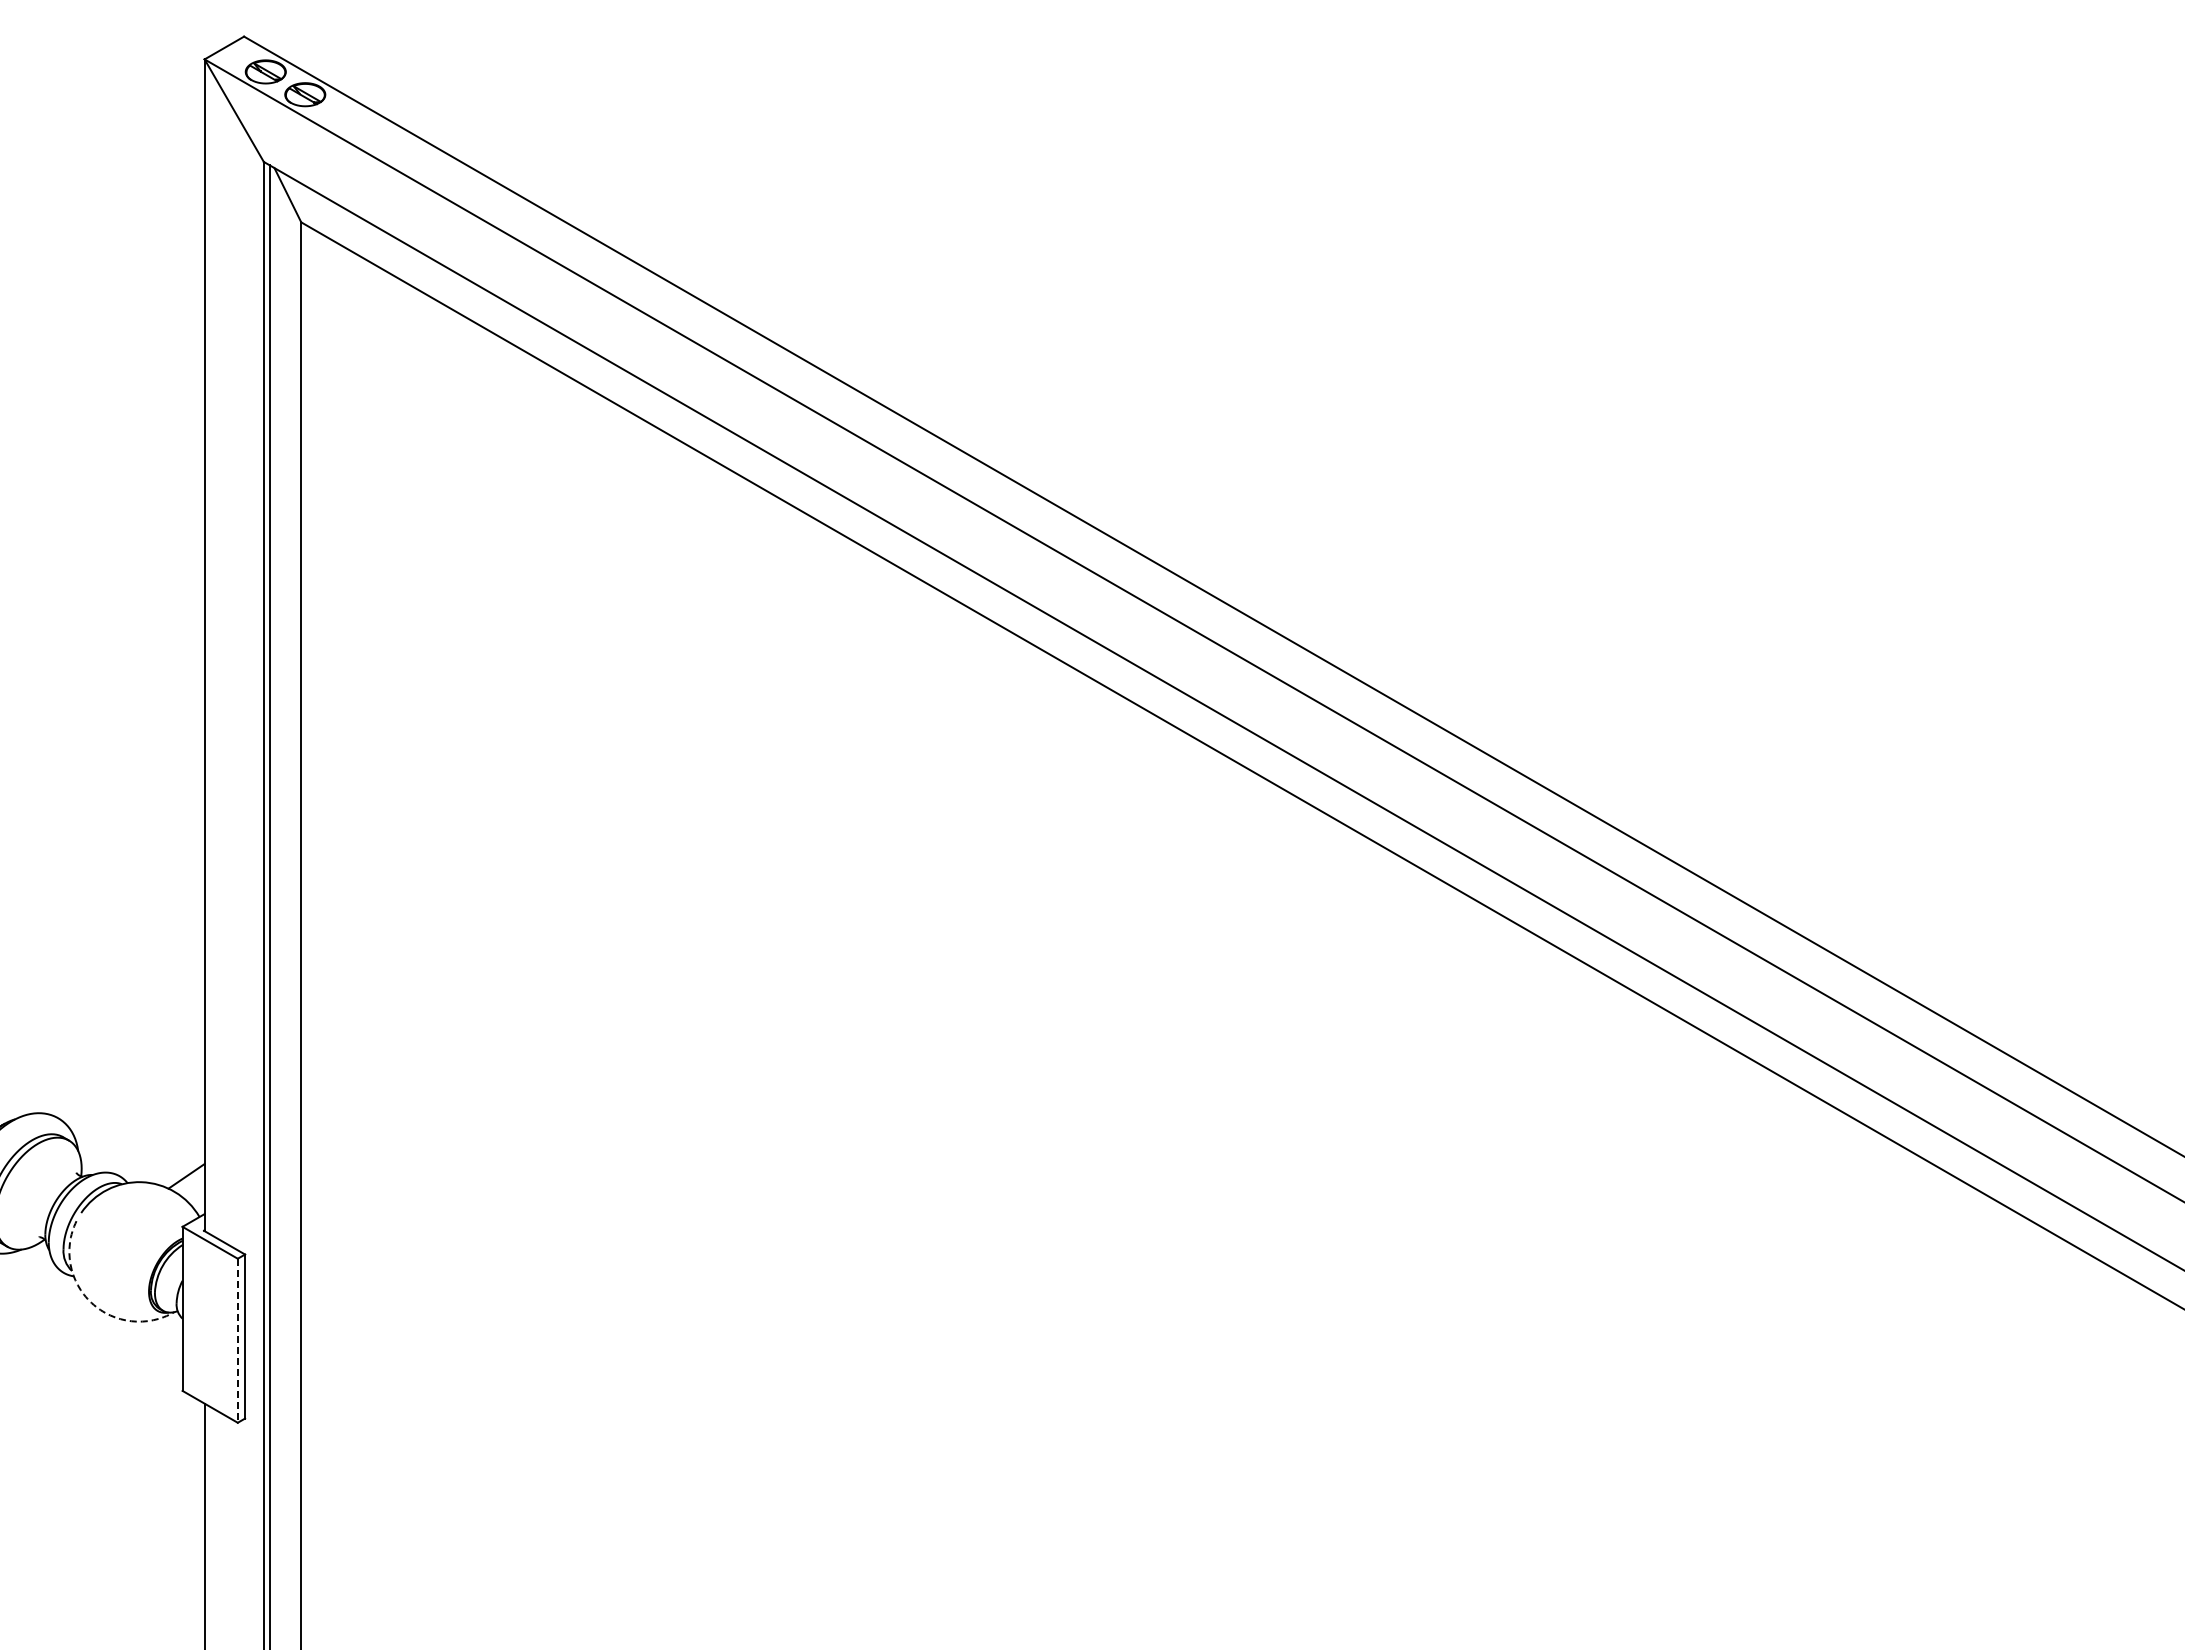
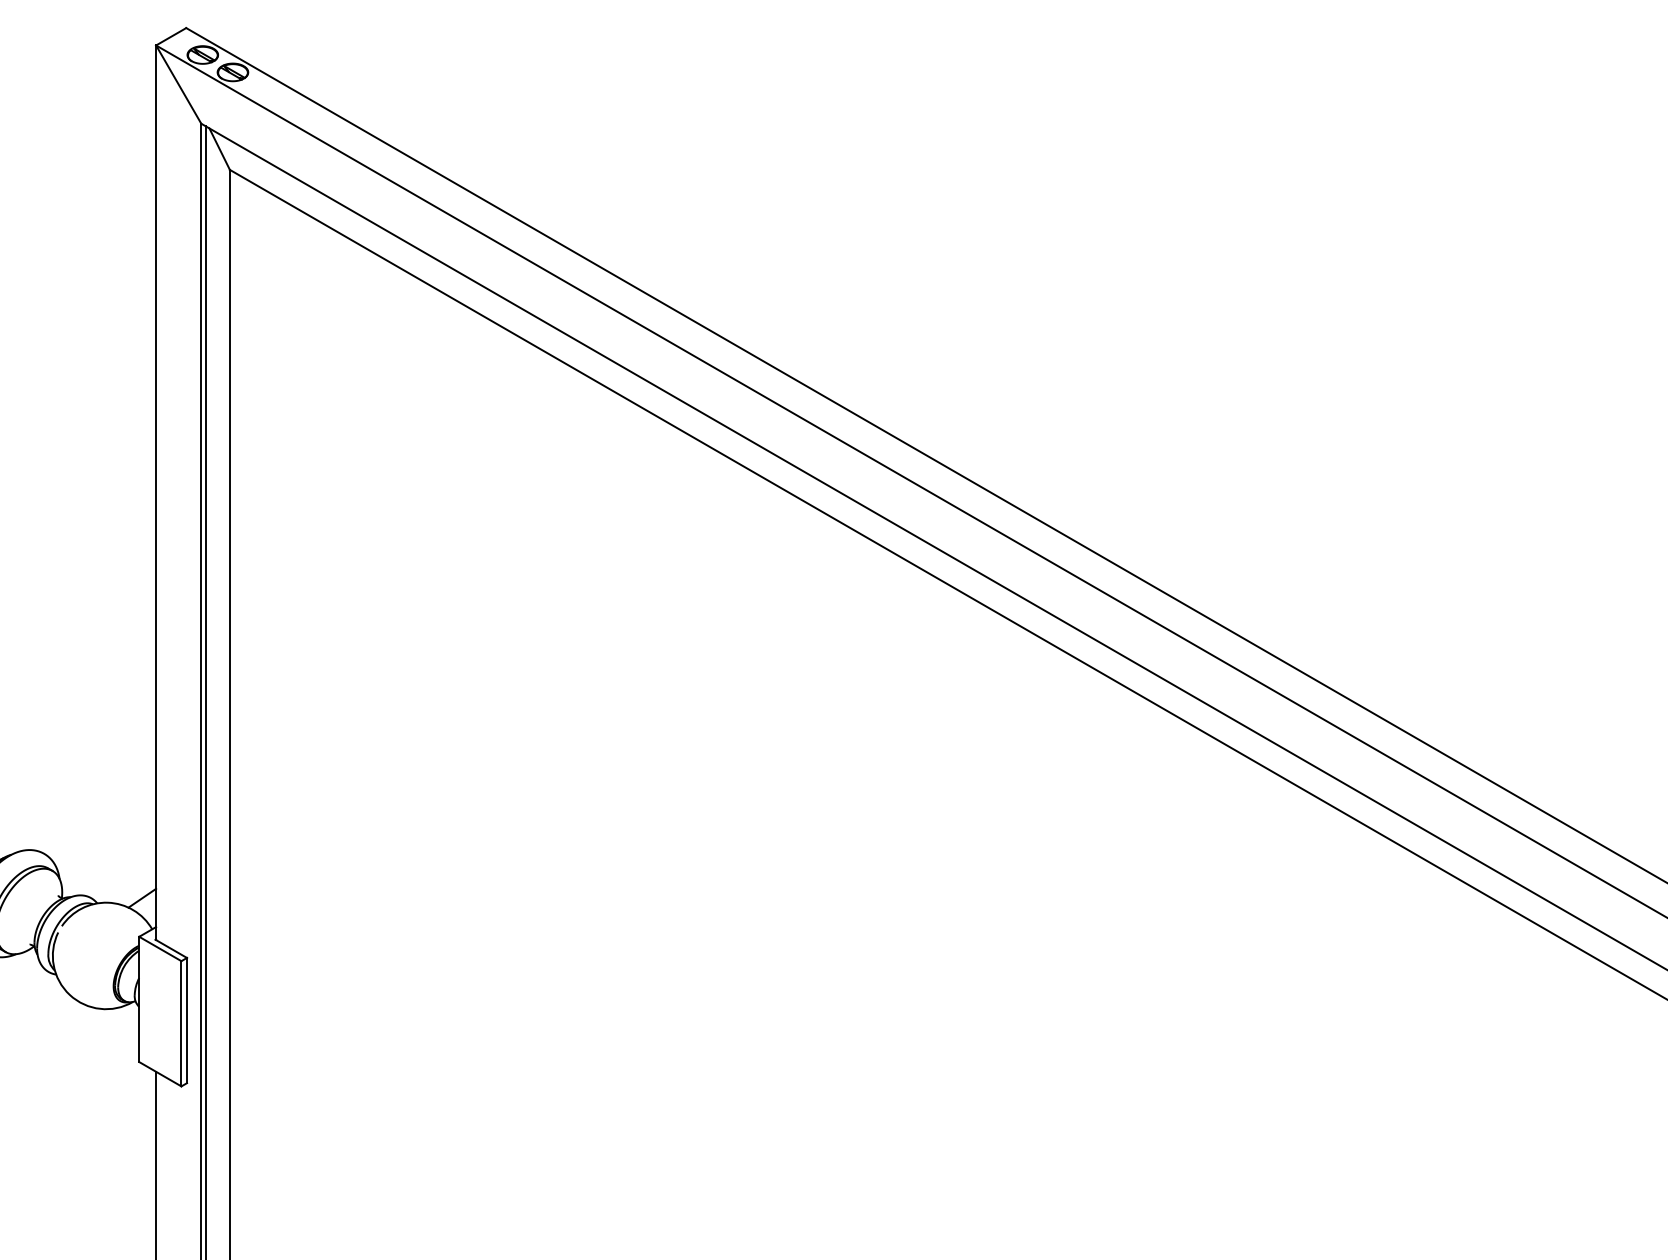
arc: (91, 1302) -> (69, 994), dashed -> solid
line: (237, 1341) -> (181, 1024), dashed -> solid

